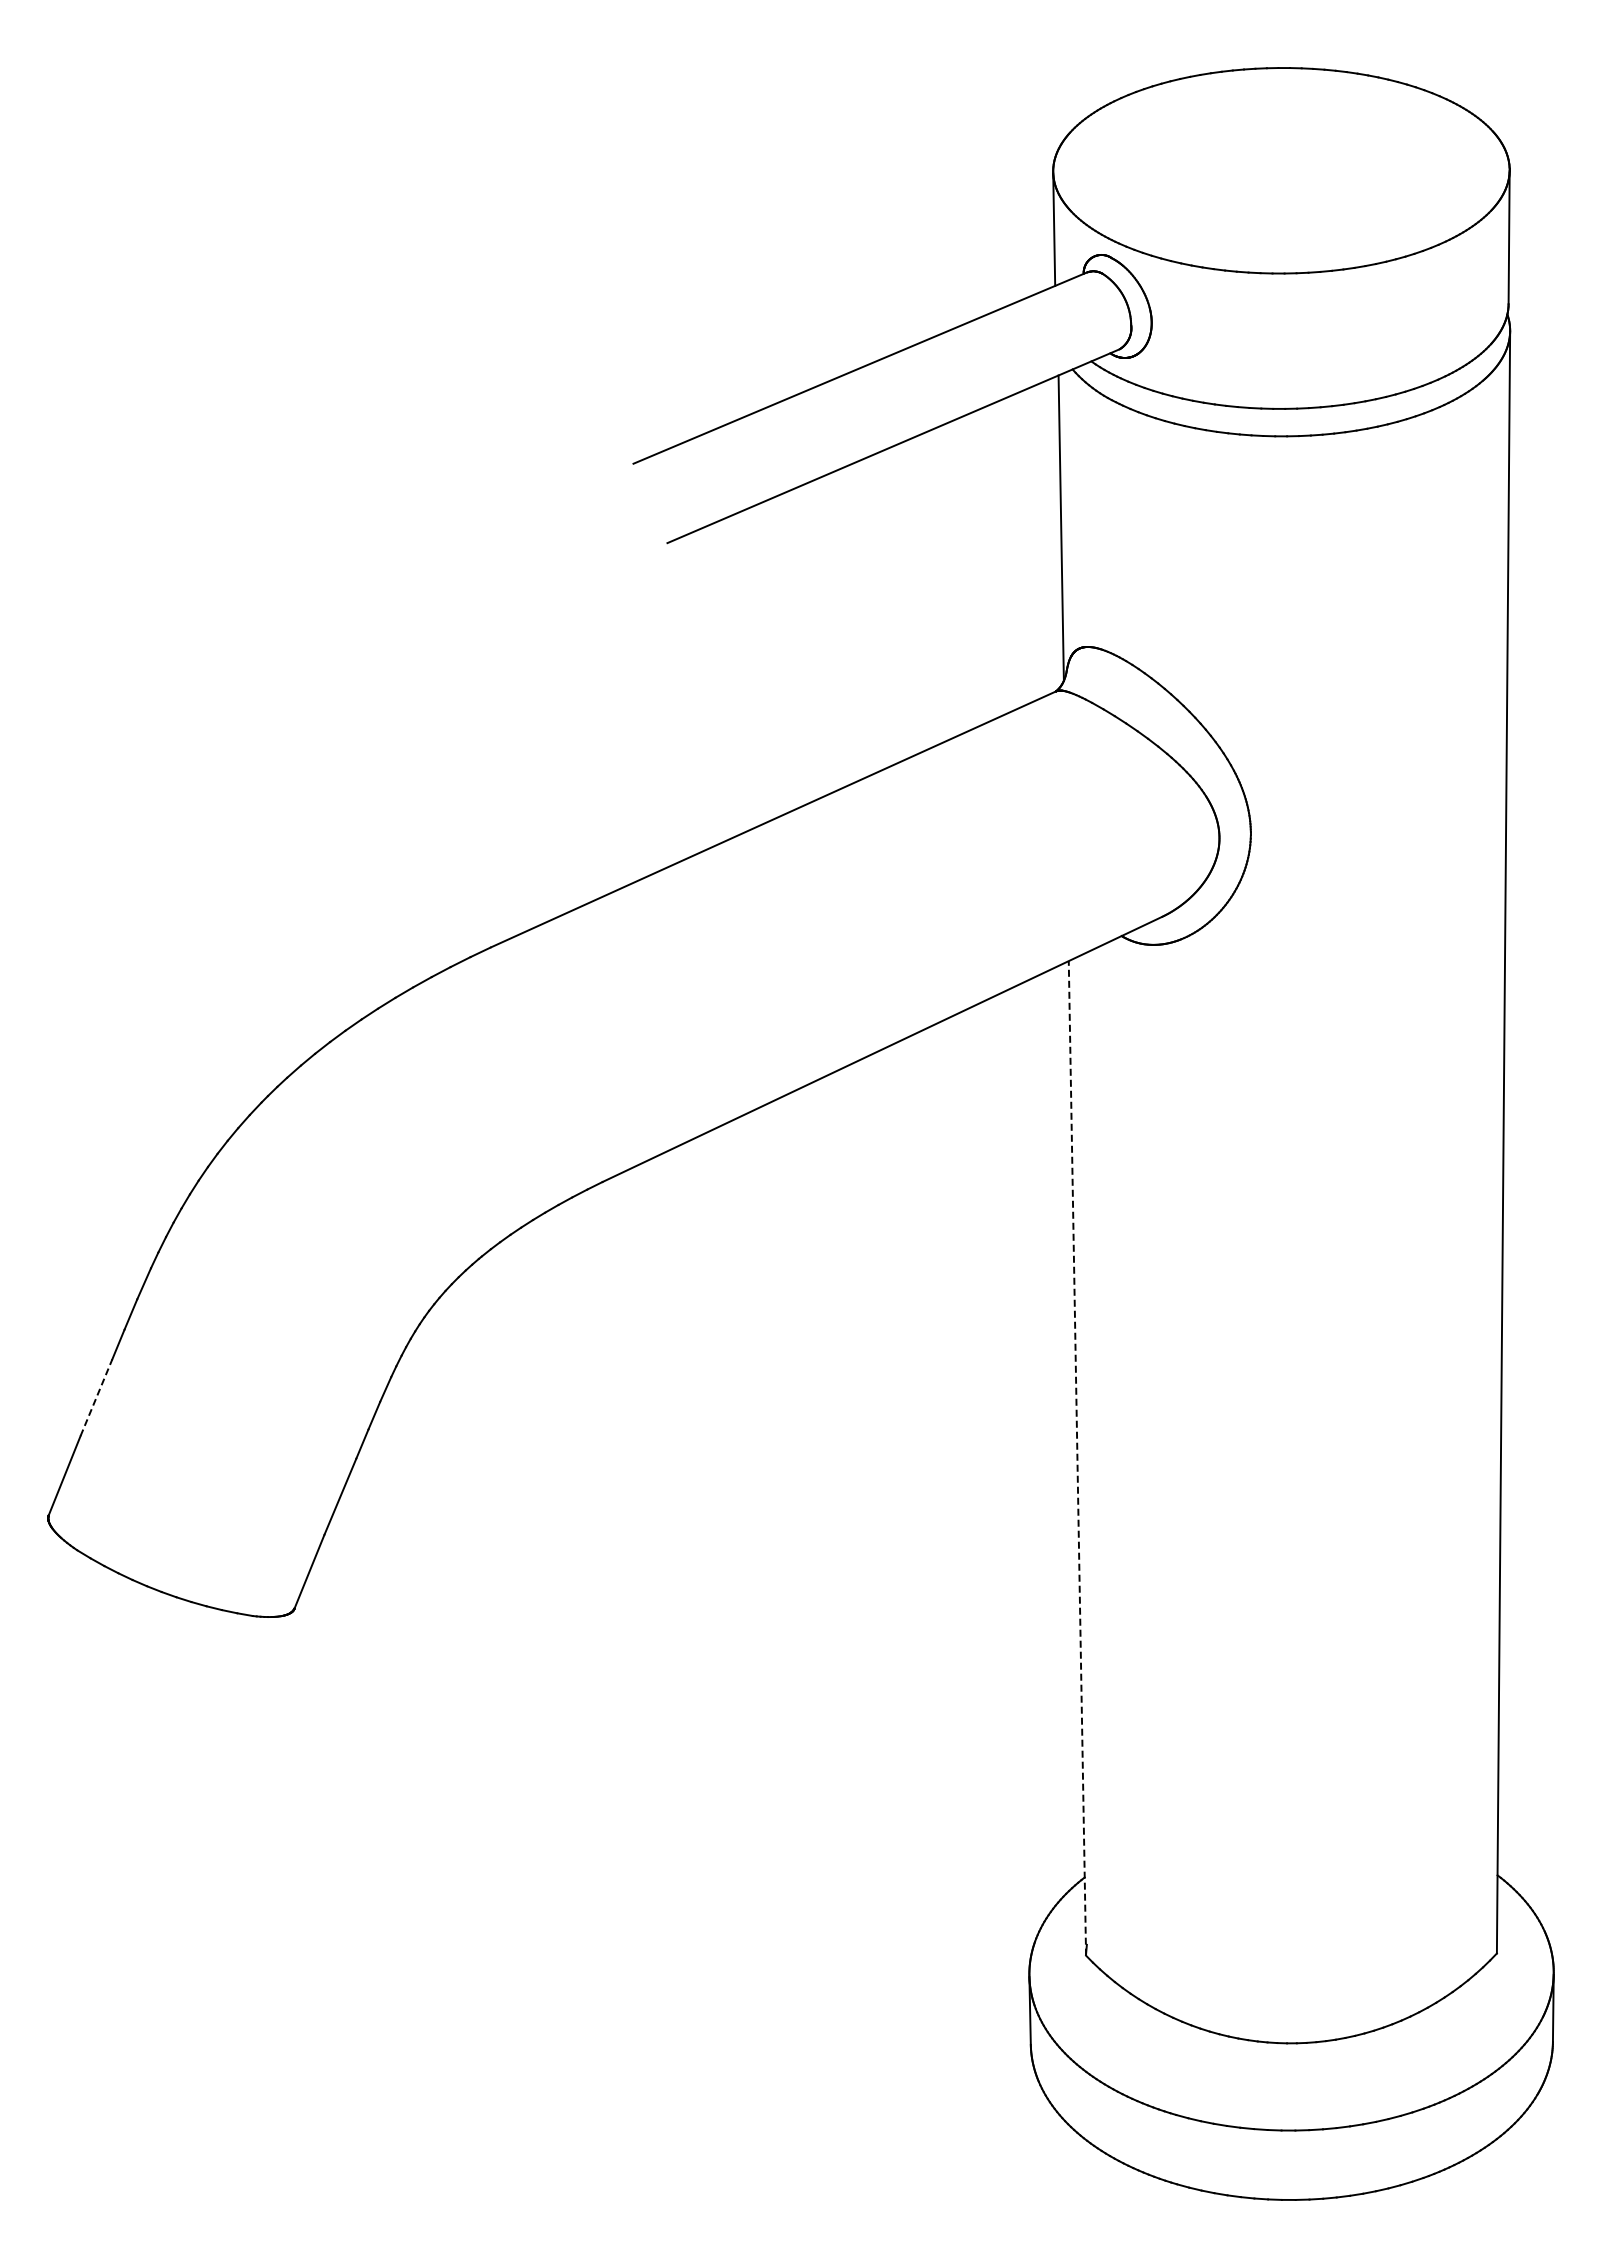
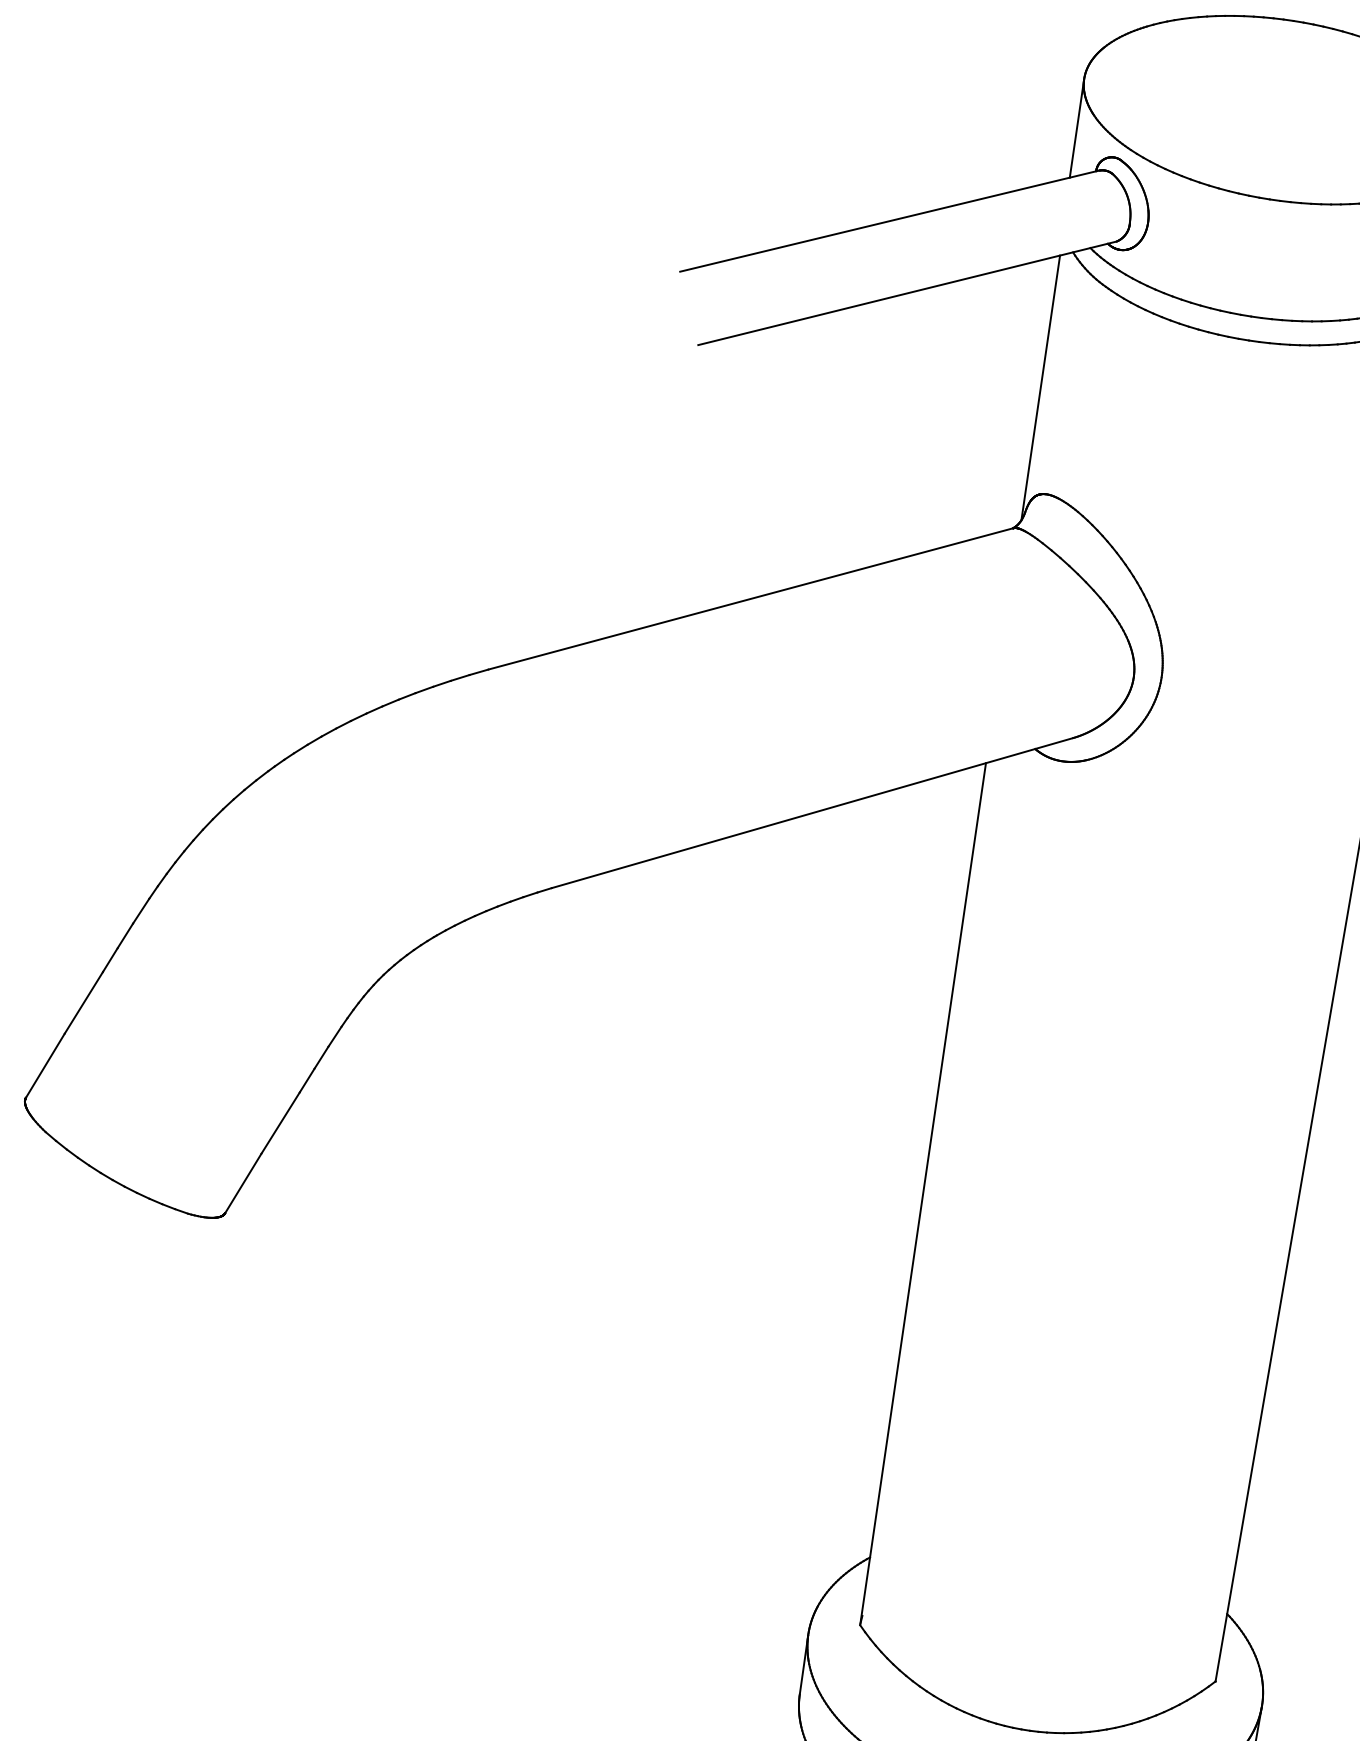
line: (96, 1397) -> (83, 1002), dashed -> solid
line: (1077, 1457) -> (923, 1193), dashed -> solid

